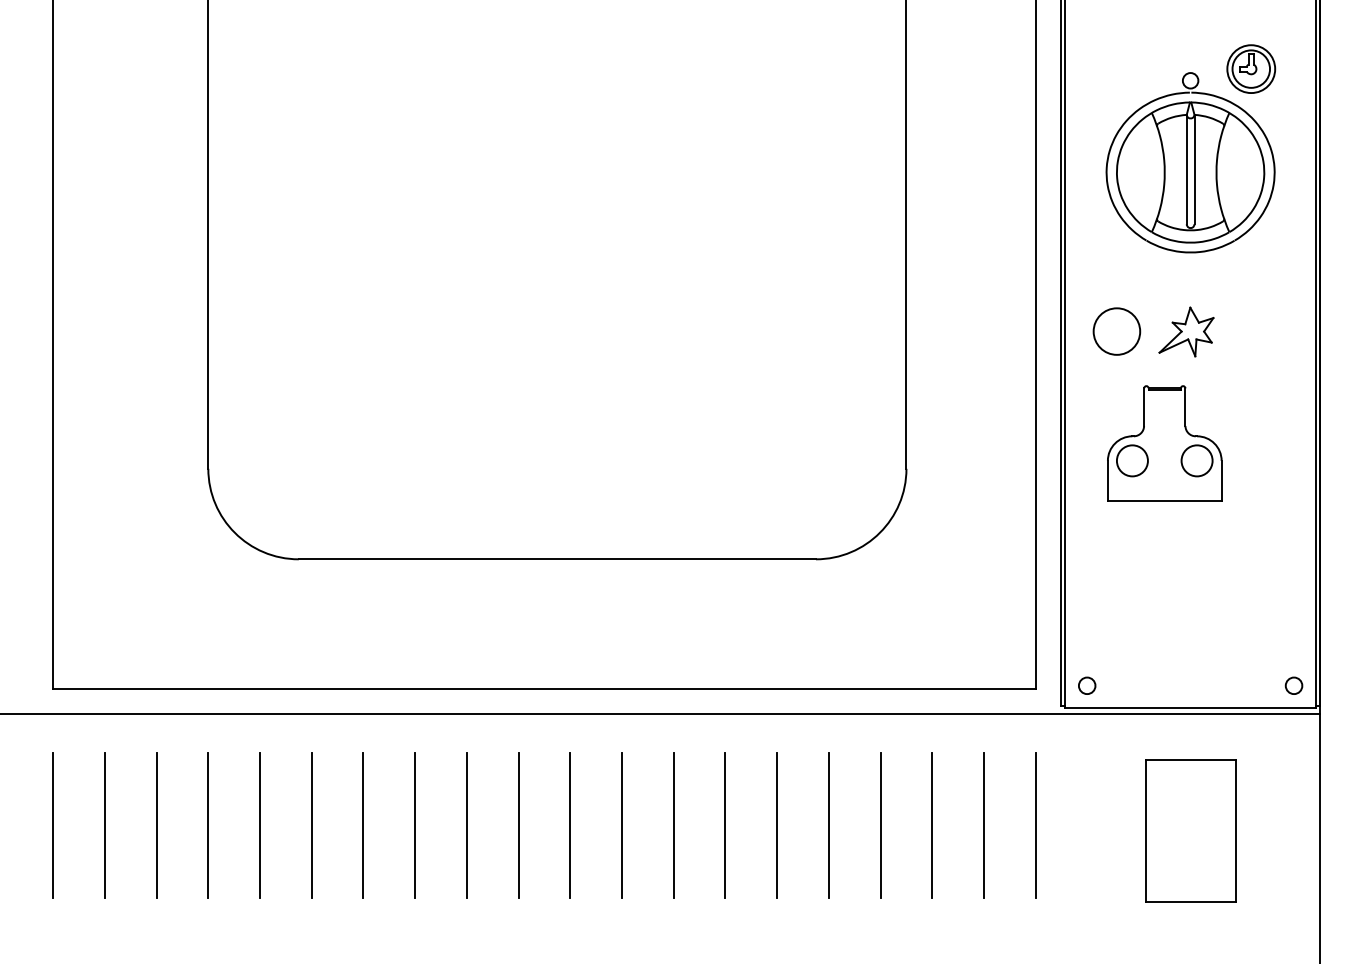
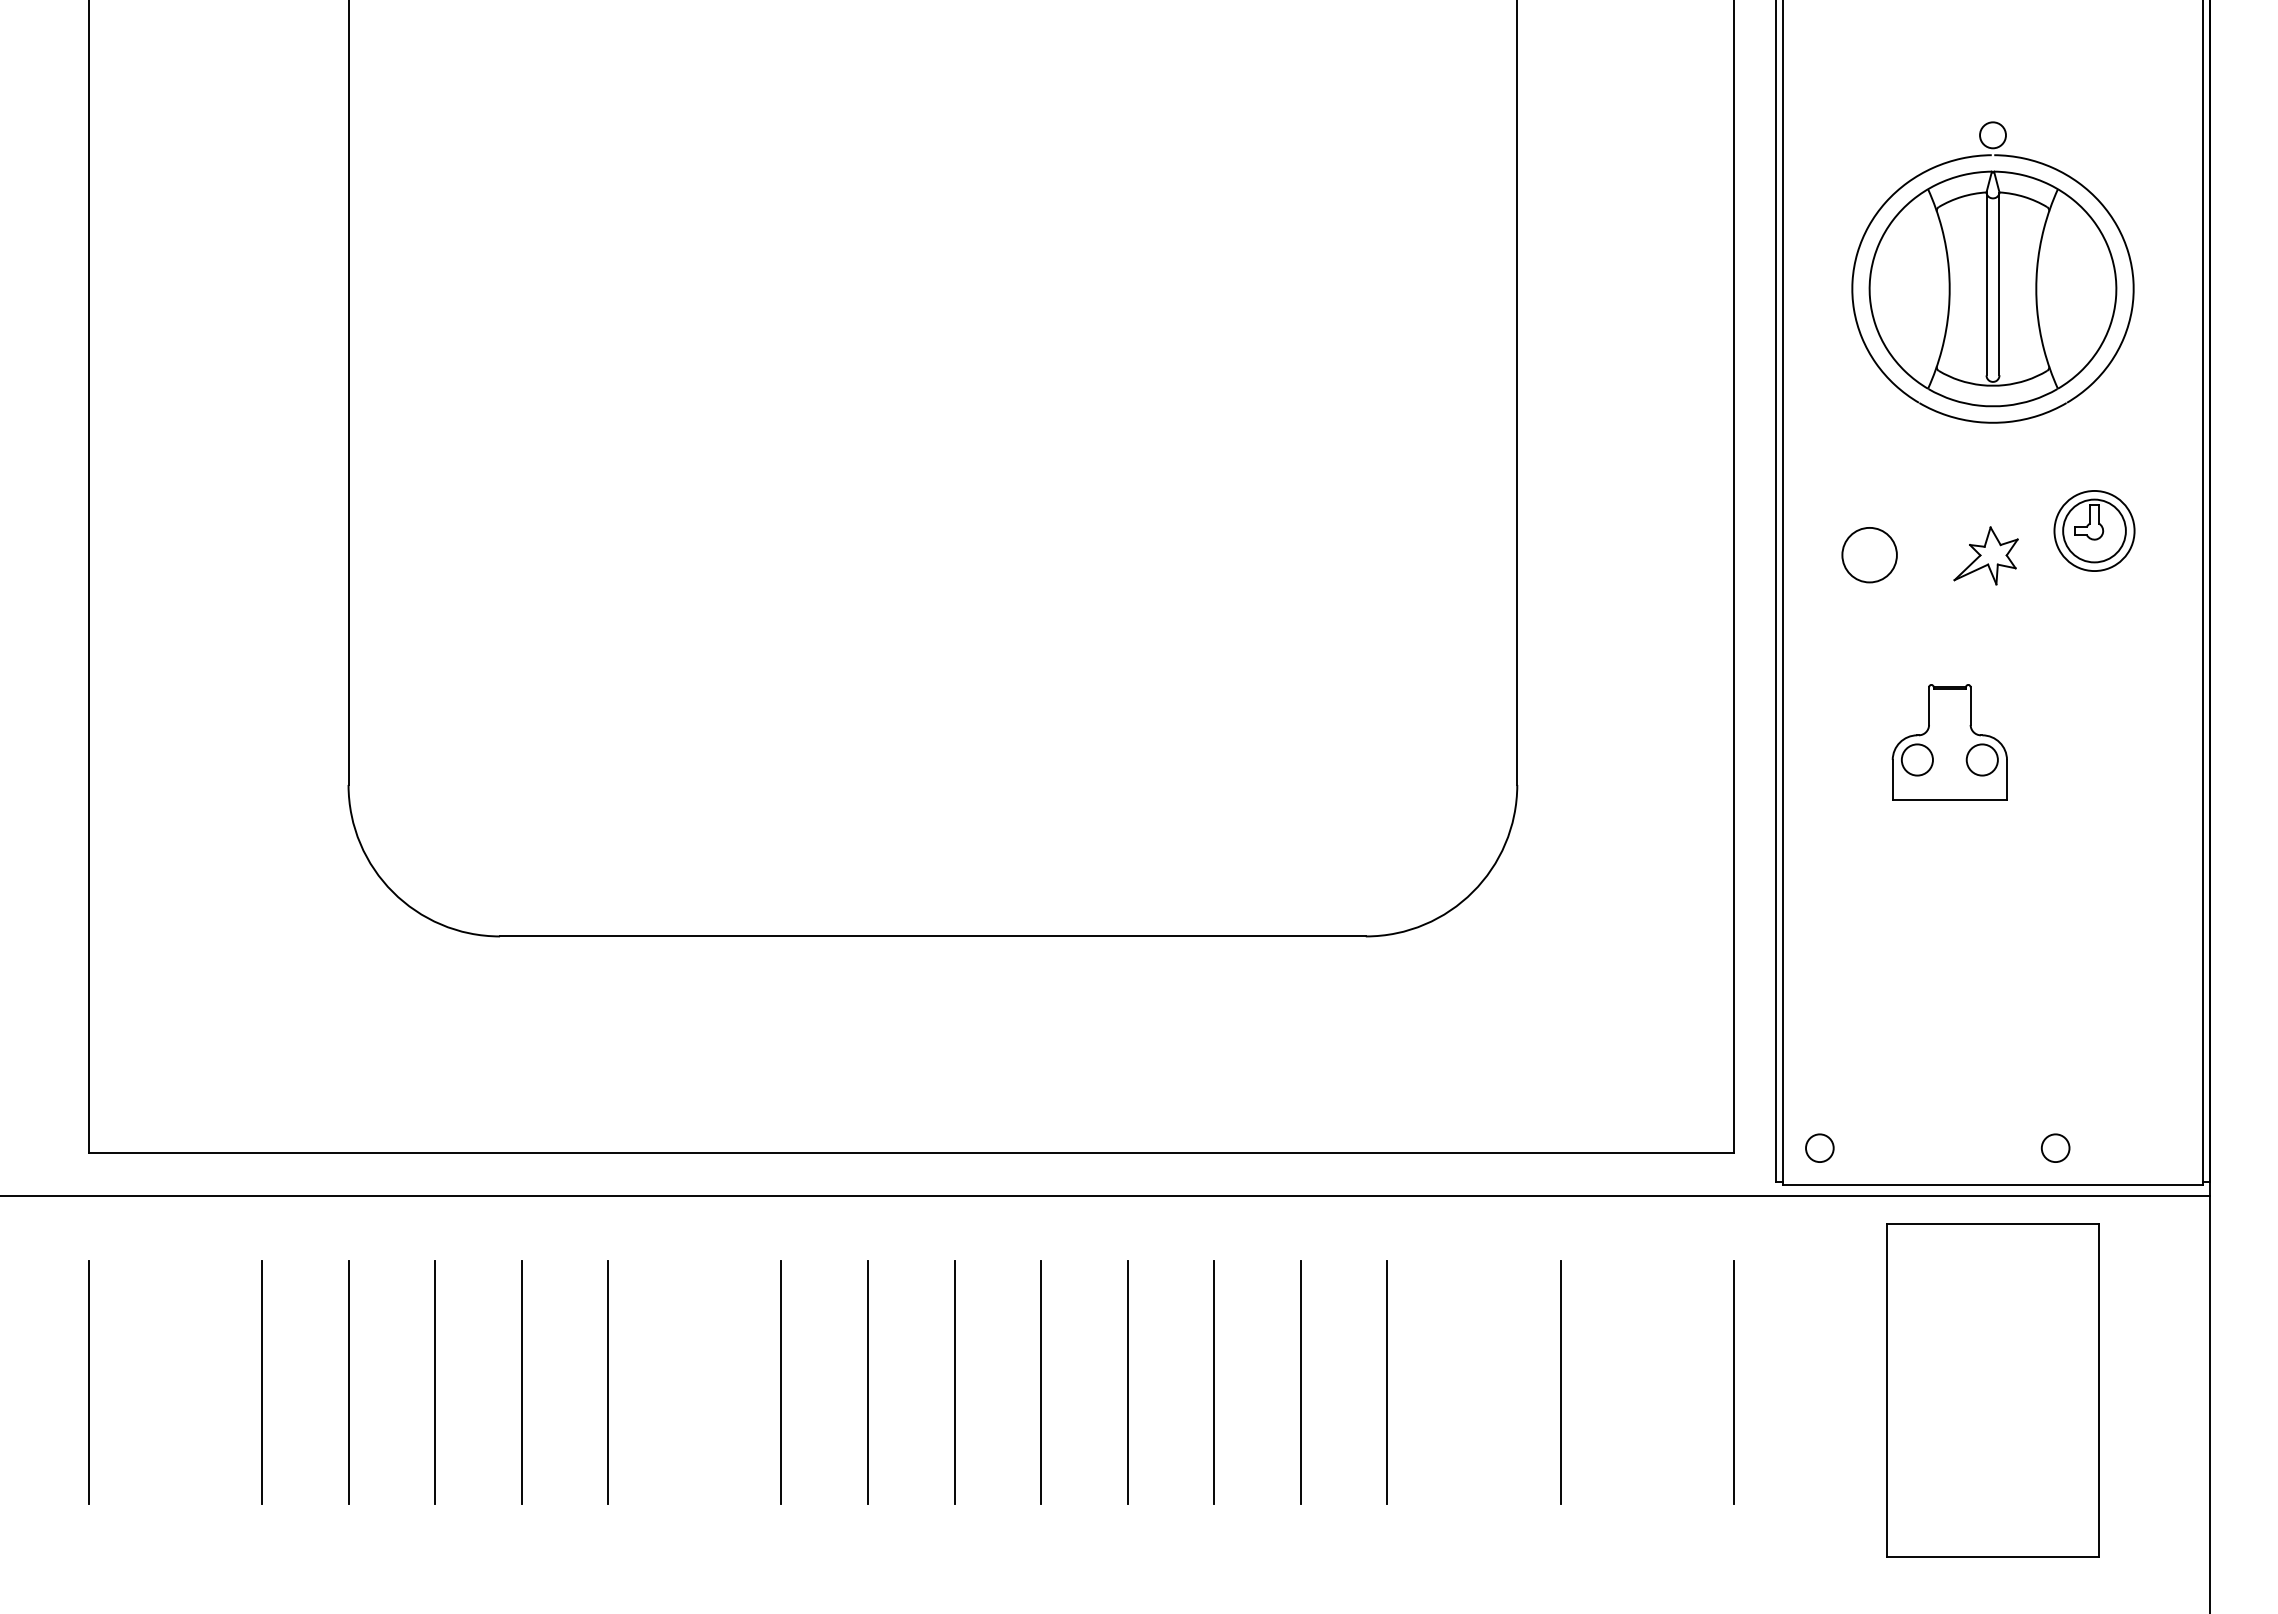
part: (1251, 68) -> (2094, 529), moved
circle: (1116, 331) -> (1868, 555), size x0.7
part: (1186, 331) -> (1986, 555), size x0.7
part: (1164, 443) -> (1949, 742), size x0.6
circle: (1293, 685) -> (2054, 1147), moved
line: (104, 825) -> (174, 1382), removed
line: (415, 825) -> (695, 1382), removed
line: (880, 825) -> (1473, 1382), removed
line: (984, 825) -> (1647, 1382), removed
part: (1190, 830) -> (1992, 1390), size x1.4

